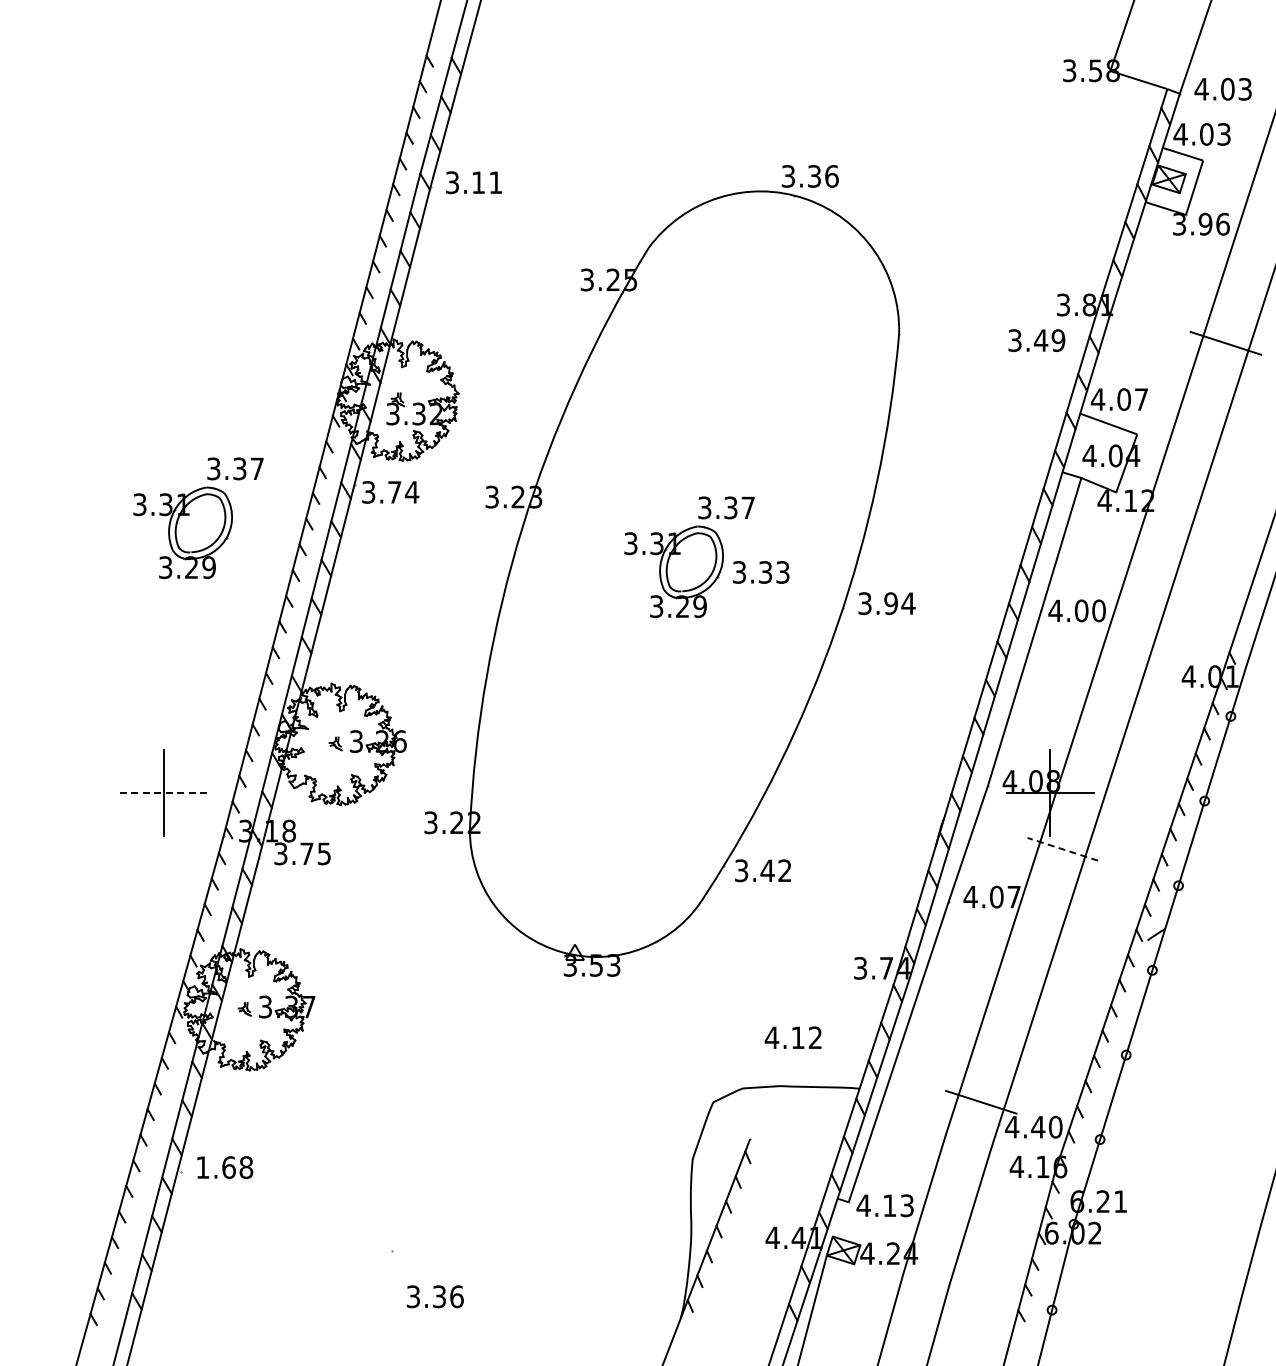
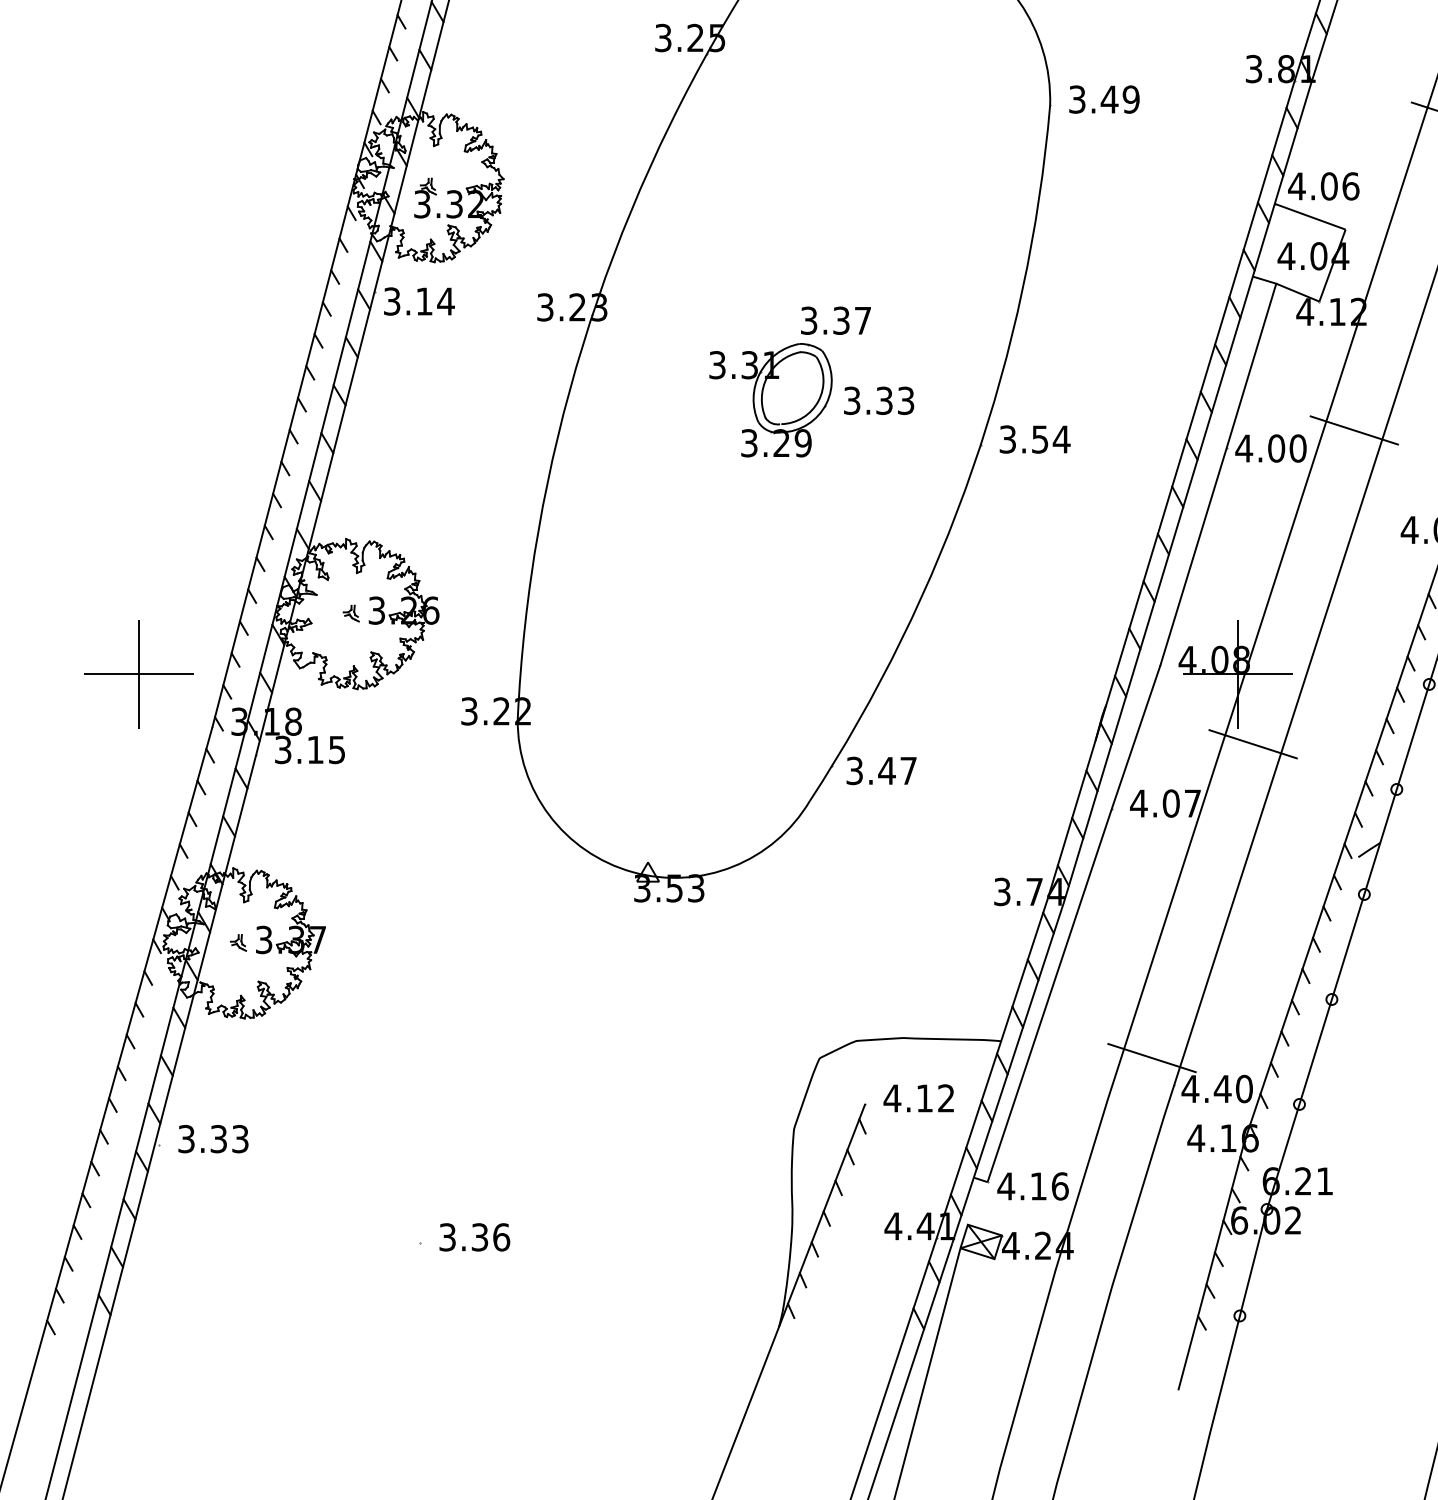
text: (1036, 340) -> (1103, 99), moved
text: (1141, 399) -> (1350, 186), 4.07 -> 4.06
text: (394, 492) -> (424, 301), 3.74 -> 3.14
part: (198, 518) -> (181, 333), removed
line: (1144, 596) -> (1354, 430), added
text: (890, 603) -> (1039, 439), 3.94 -> 3.54
line: (164, 793) -> (138, 675), dashed -> solid
line: (1062, 849) -> (1252, 744), dashed -> solid
text: (306, 853) -> (315, 749), 3.75 -> 3.15
text: (784, 870) -> (907, 770), 3.42 -> 3.47
text: (792, 1037) -> (917, 1098), moved
text: (224, 1167) -> (213, 1138), 1.68 -> 3.33
text: (907, 1205) -> (1060, 1186), 4.13 -> 4.16
text: (435, 1296) -> (475, 1236), moved

